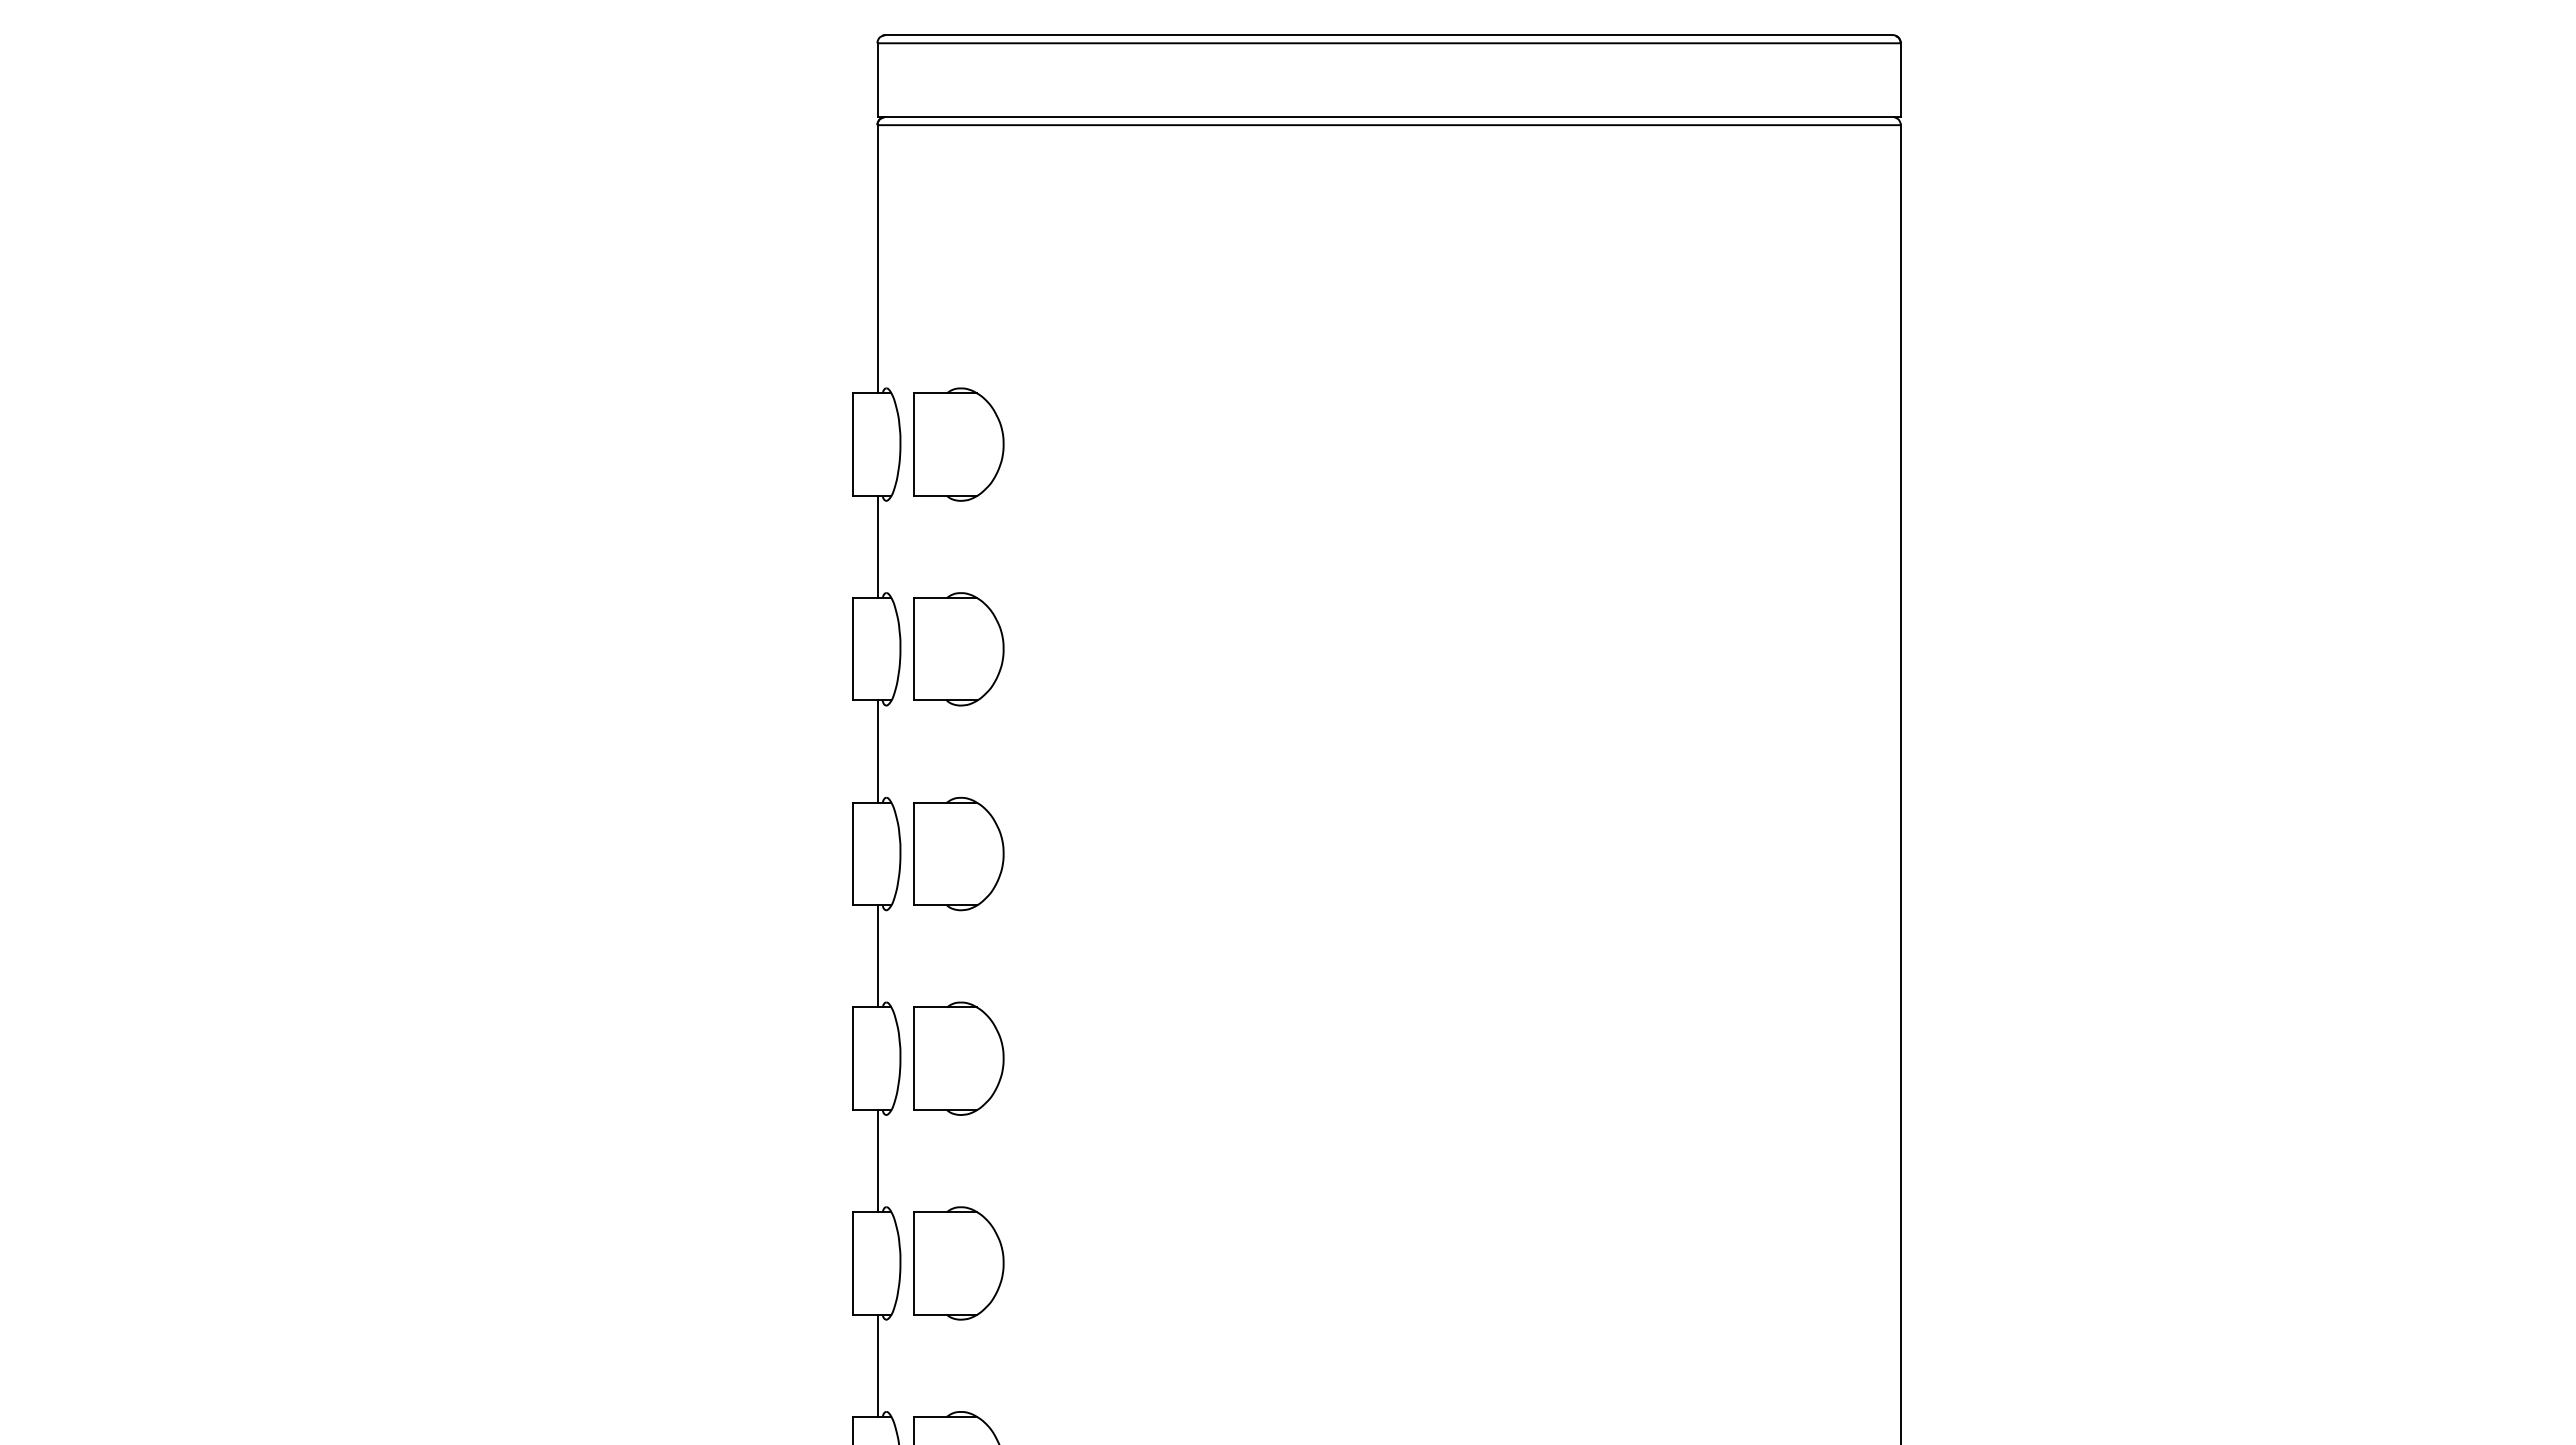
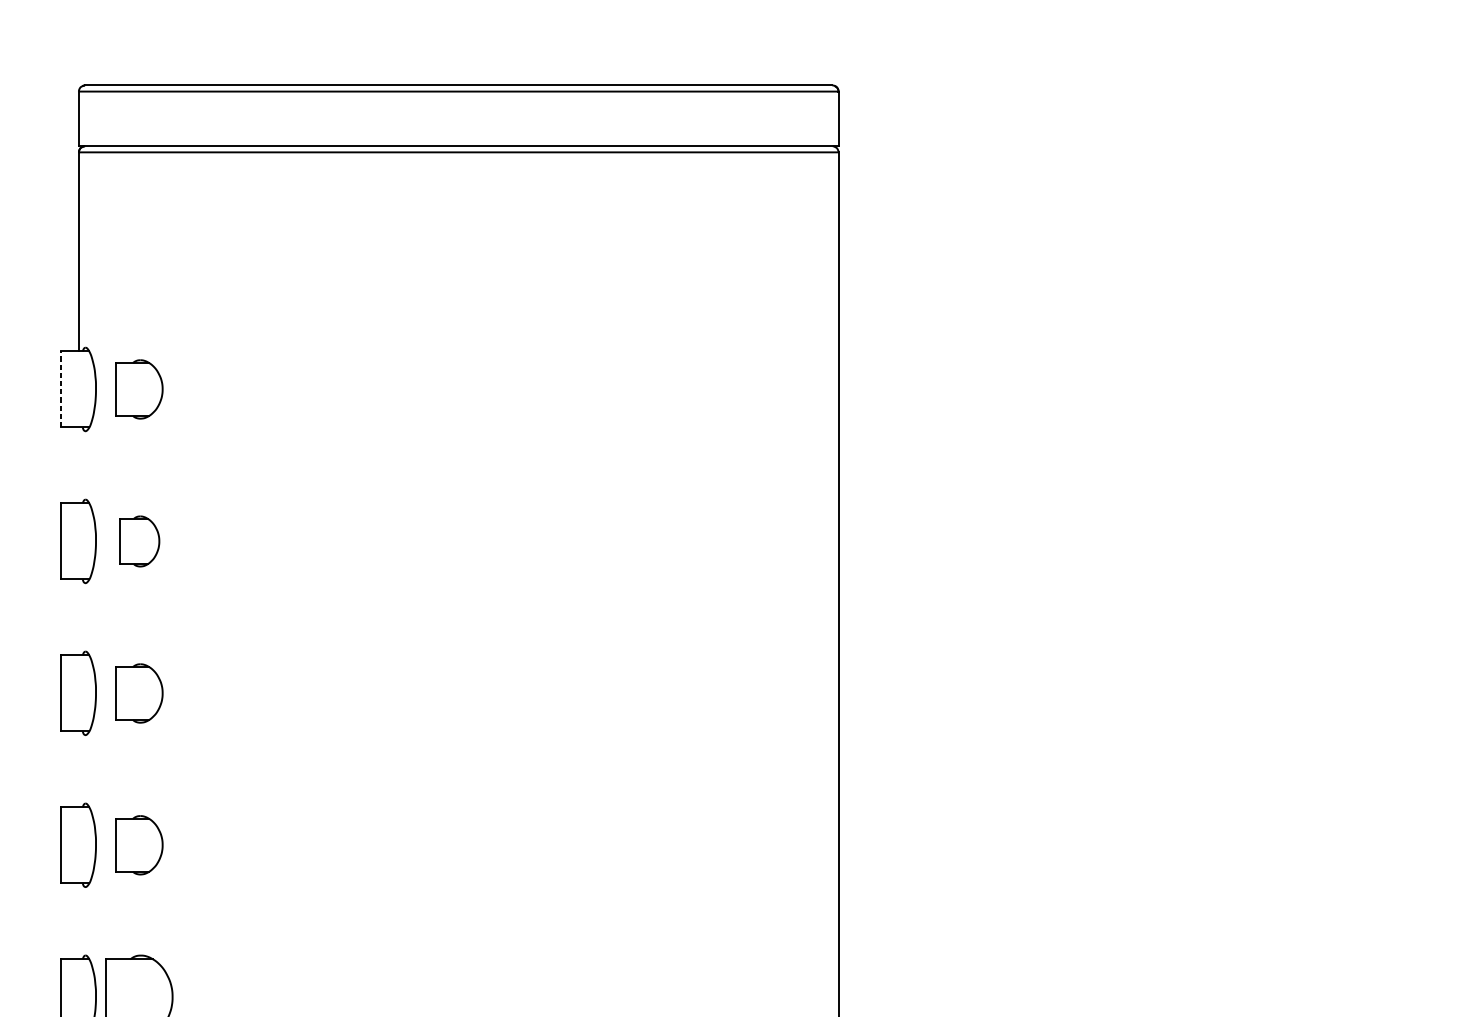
line: (852, 444) -> (60, 389), solid -> dashed
part: (958, 444) -> (139, 389), size x0.7
line: (877, 546) -> (78, 465), removed
part: (958, 649) -> (139, 541), size x0.6
line: (877, 751) -> (78, 617), removed
part: (958, 854) -> (139, 693), size x0.7
line: (877, 956) -> (78, 769), removed
part: (958, 1058) -> (139, 845), size x0.7
line: (877, 1160) -> (78, 920), removed

